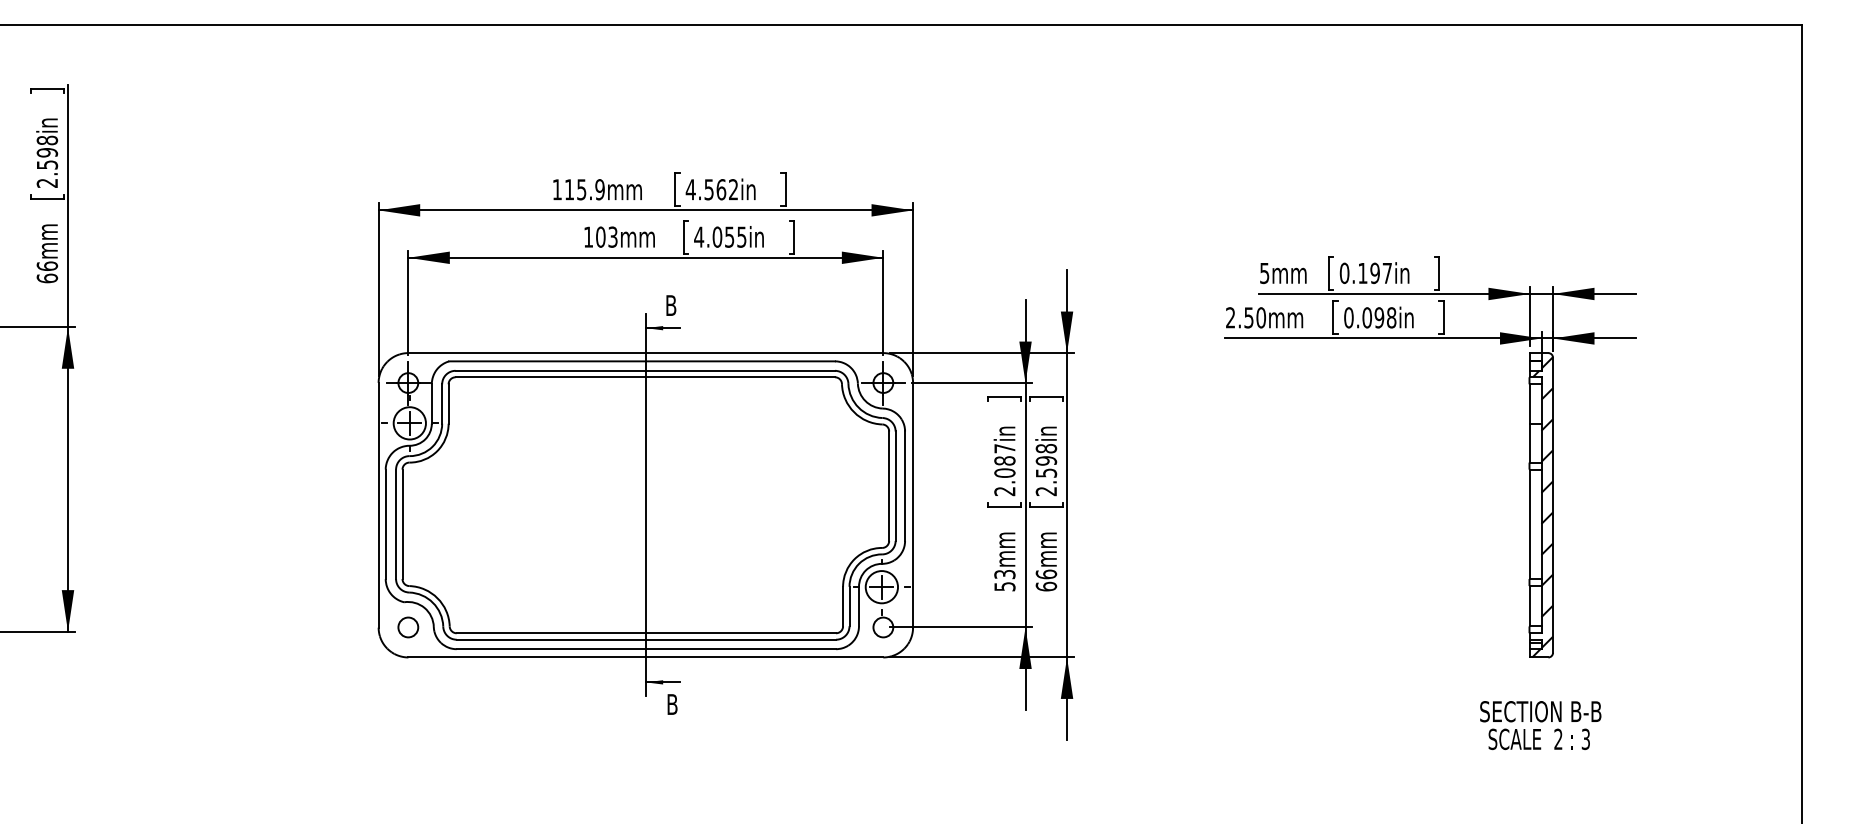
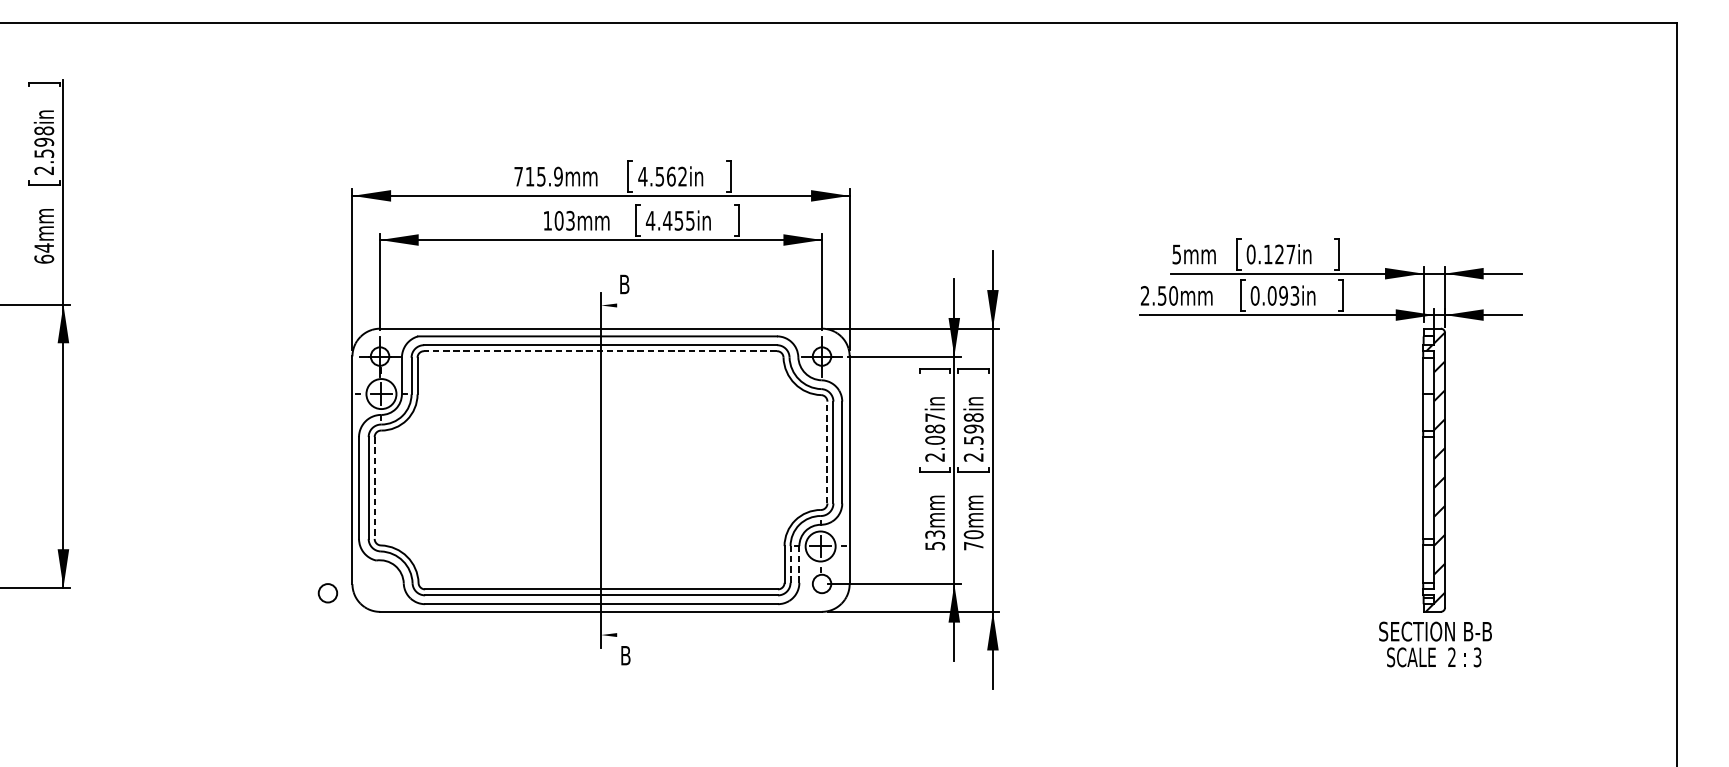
text: (556, 189) -> (517, 176), 115.9mm -> 715.9mm
text: (717, 236) -> (667, 220), 4.055in -> 4.455in
text: (47, 266) -> (44, 248), 66mm -> 64mm
text: (1374, 273) -> (1278, 254), 0.197in -> 0.127in
text: (1391, 317) -> (1294, 295), 0.098in -> 0.093in
line: (662, 328) -> (616, 305), removed
line: (645, 377) -> (600, 351), solid -> dashed
line: (889, 486) -> (827, 452), solid -> dashed
line: (402, 524) -> (374, 488), solid -> dashed
text: (1046, 580) -> (973, 540), 66mm -> 70mm
line: (849, 606) -> (790, 564), solid -> dashed
line: (859, 606) -> (799, 564), solid -> dashed
circle: (408, 627) -> (328, 593), moved
line: (662, 682) -> (616, 635), removed
text: (1540, 725) -> (1435, 644), moved

